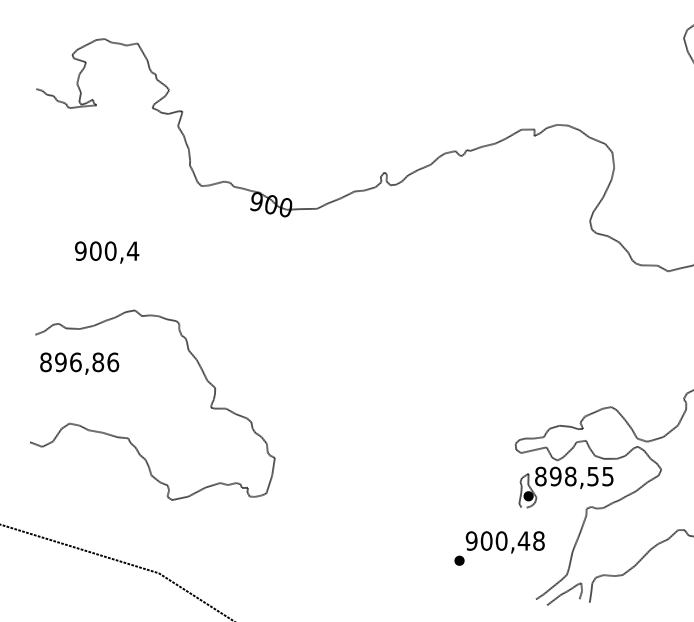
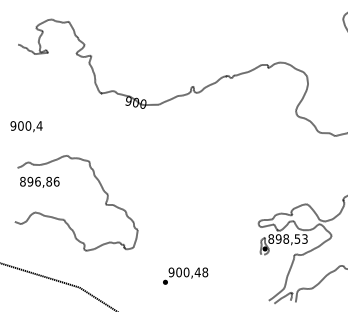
text: (106, 252) -> (26, 126), moved
text: (607, 475) -> (304, 238), 898,55 -> 898,53
text: (499, 547) -> (185, 275), moved

